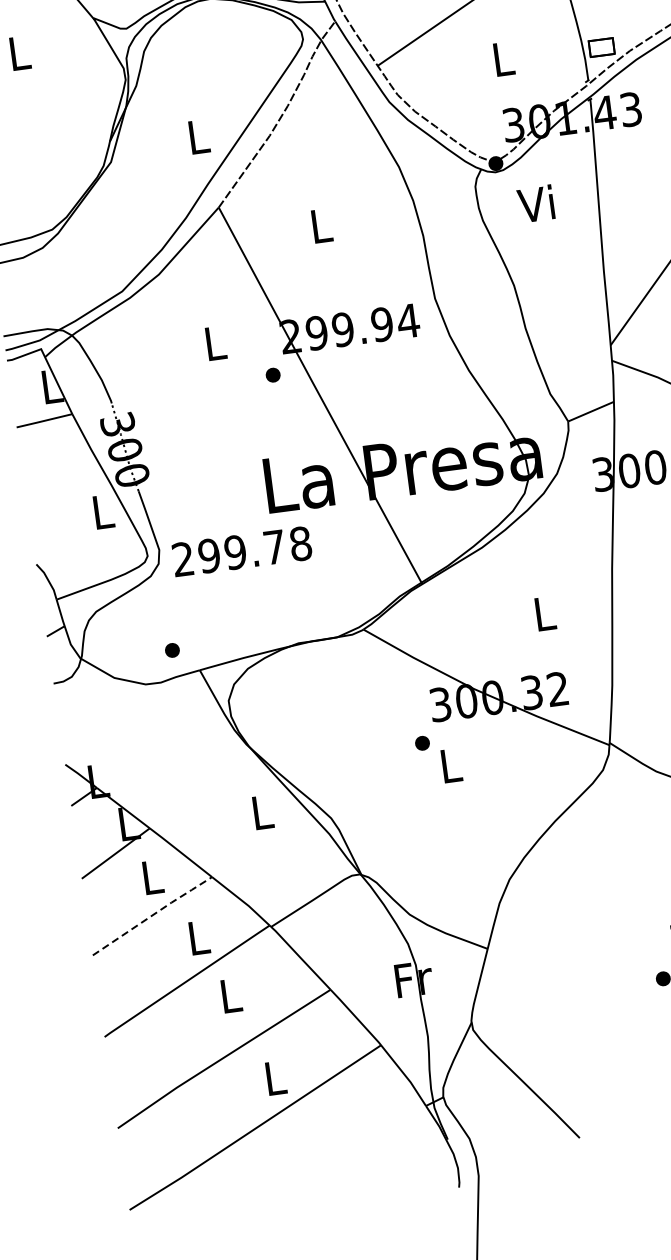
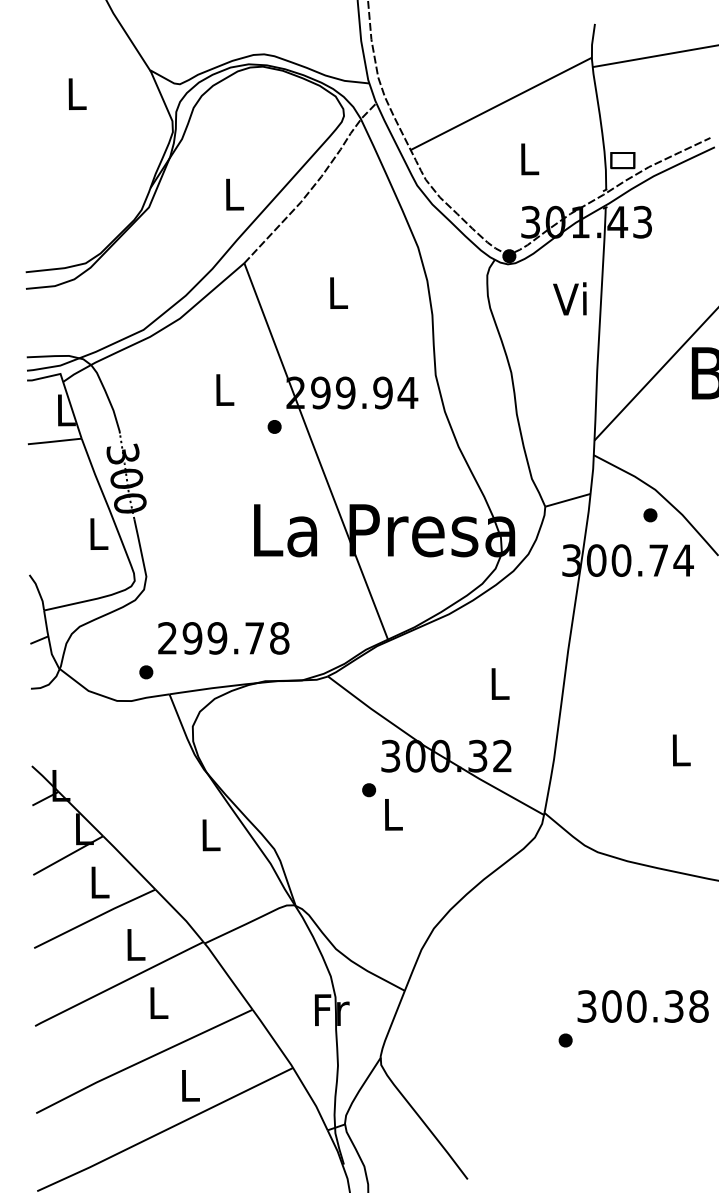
text: (535, 203) -> (569, 298), moved
text: (241, 551) -> (223, 638), moved
line: (152, 914) -> (95, 917), dashed -> solid

